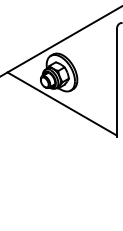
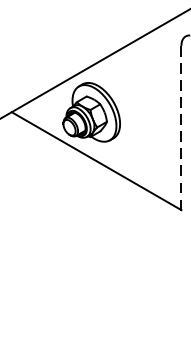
line: (116, 83) -> (180, 129), solid -> dashed

